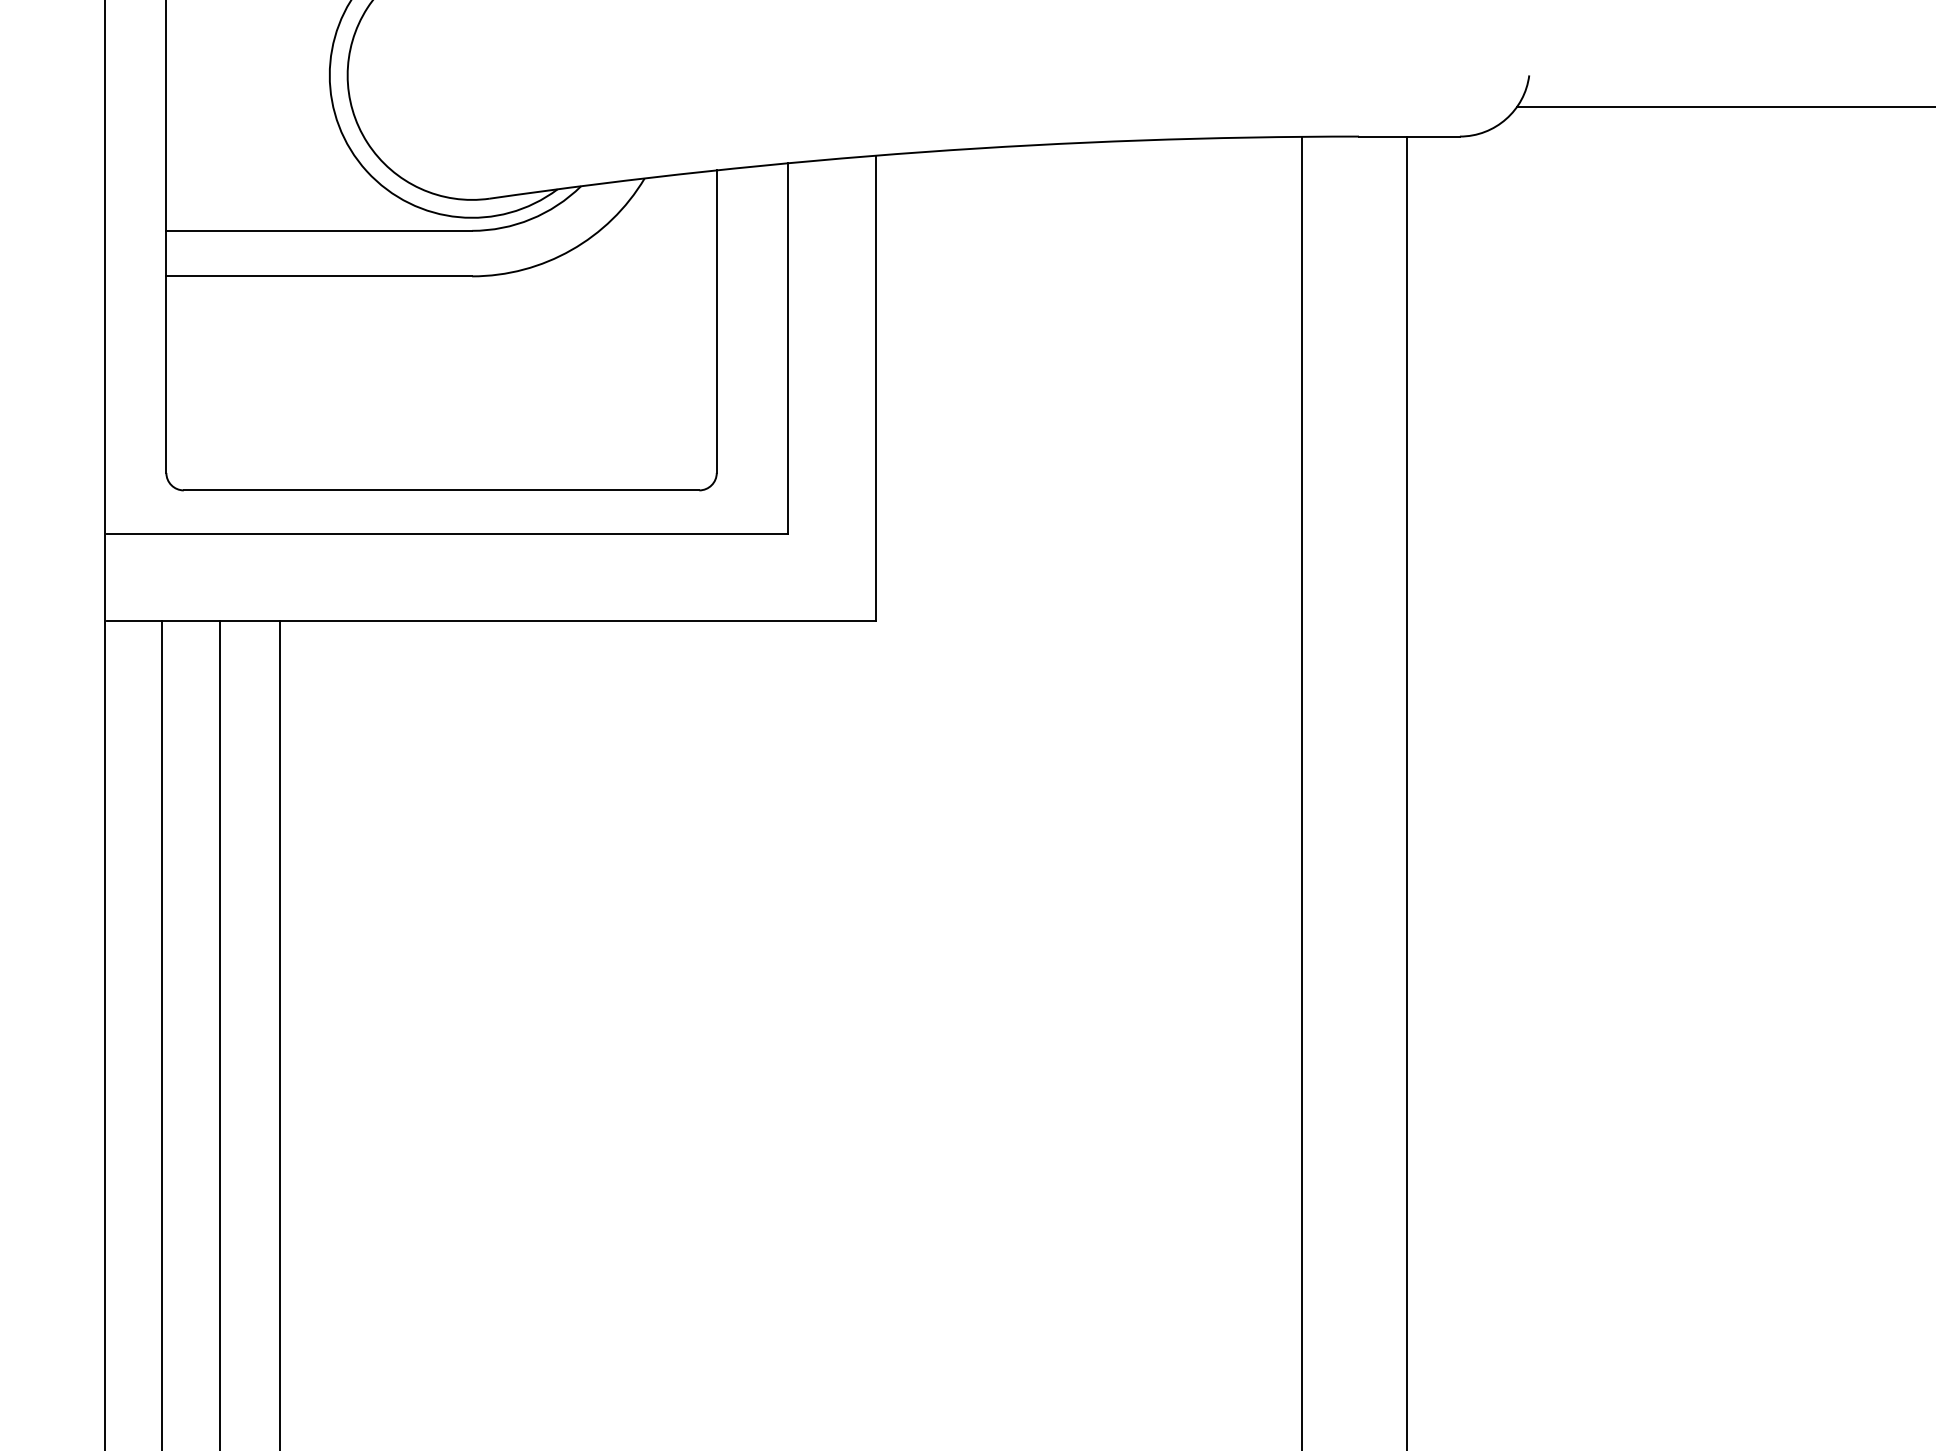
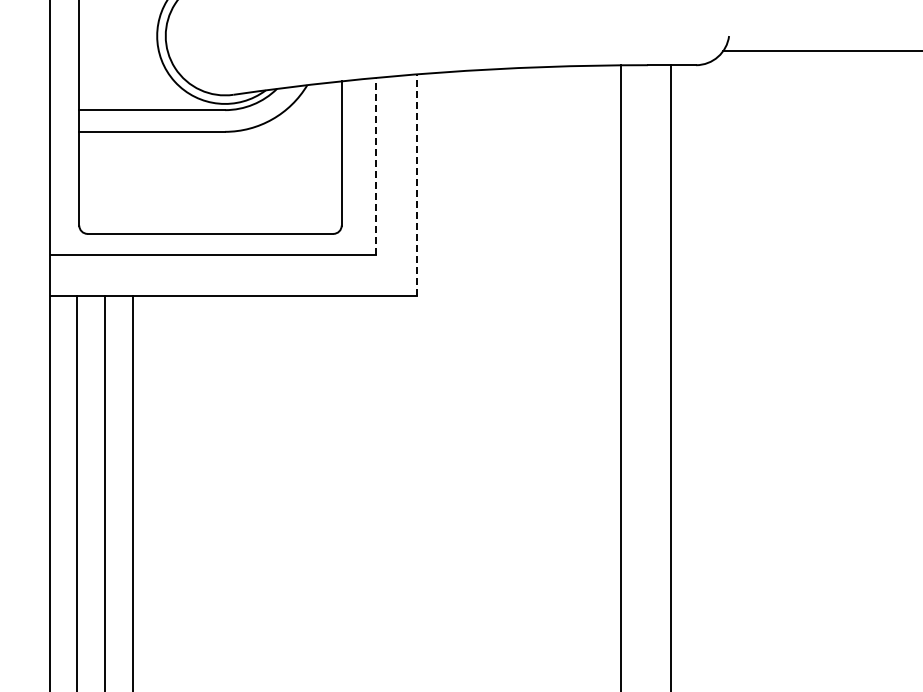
line: (787, 346) -> (375, 165), solid -> dashed
line: (875, 386) -> (417, 184), solid -> dashed

